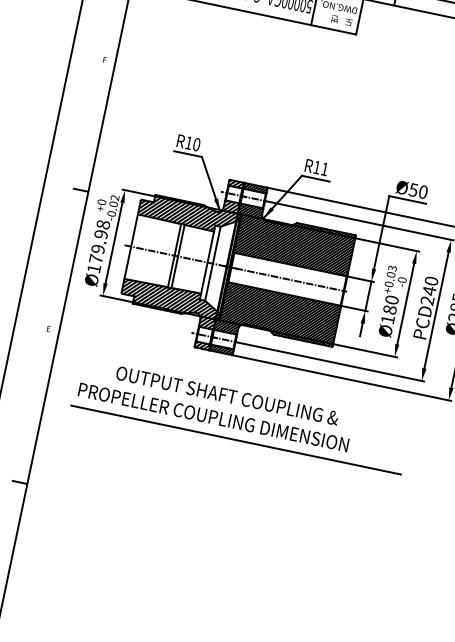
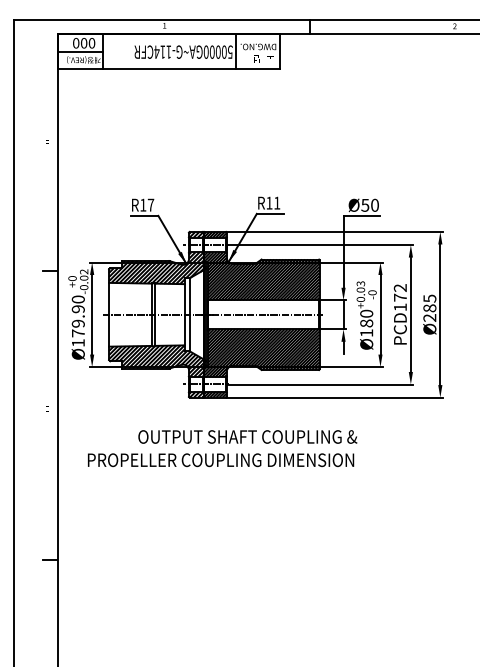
text: (196, 143) -> (150, 204), R10 -> R17
text: (103, 224) -> (78, 299), Ø179.98 -> Ø179.90
text: (428, 290) -> (399, 297), PCD240 -> PCD172
text: (227, 395) -> (247, 436), moved
line: (235, 440) -> (246, 477), removed

